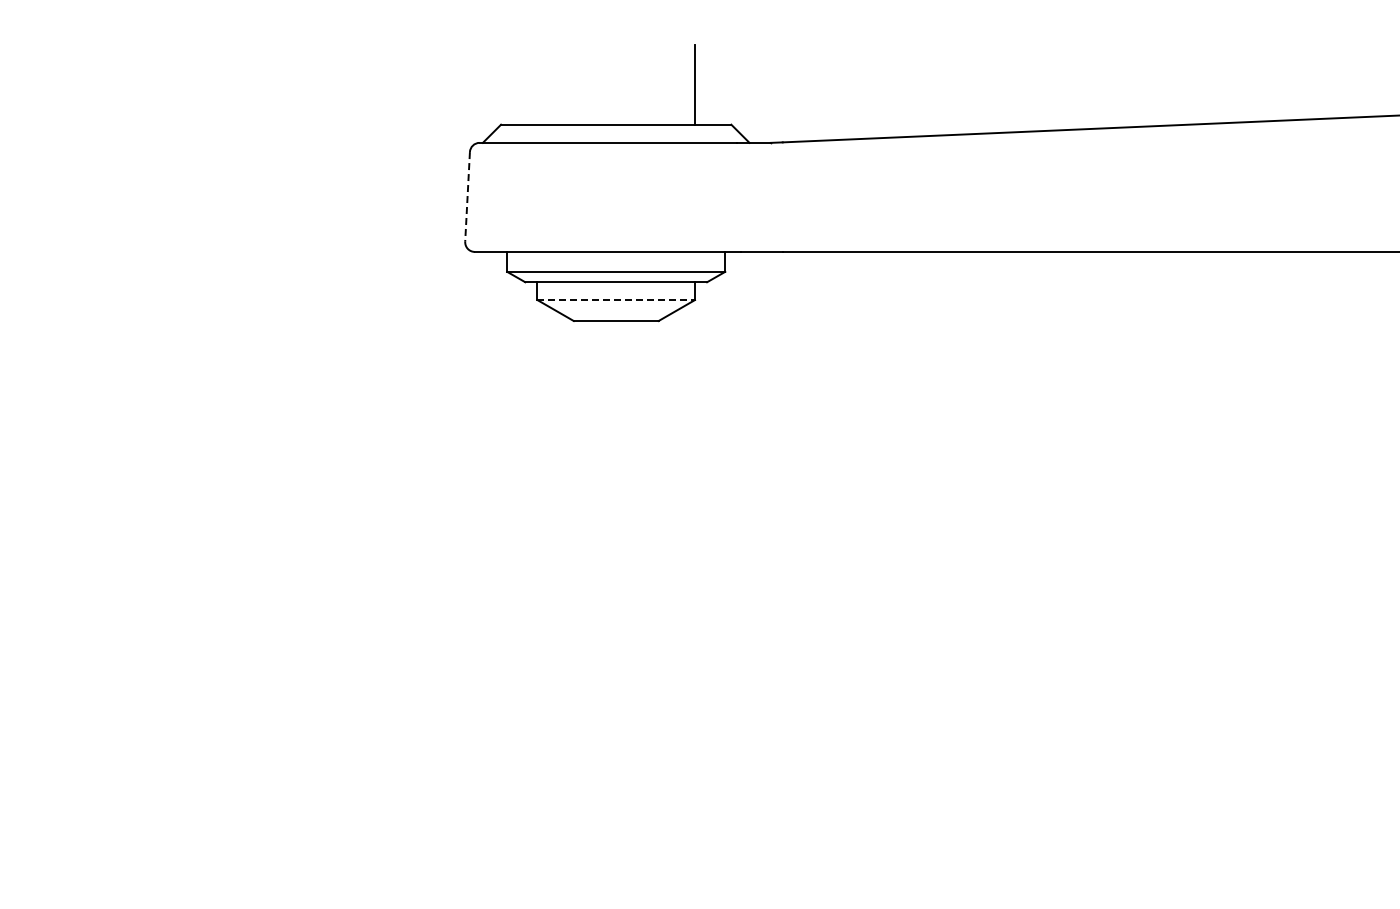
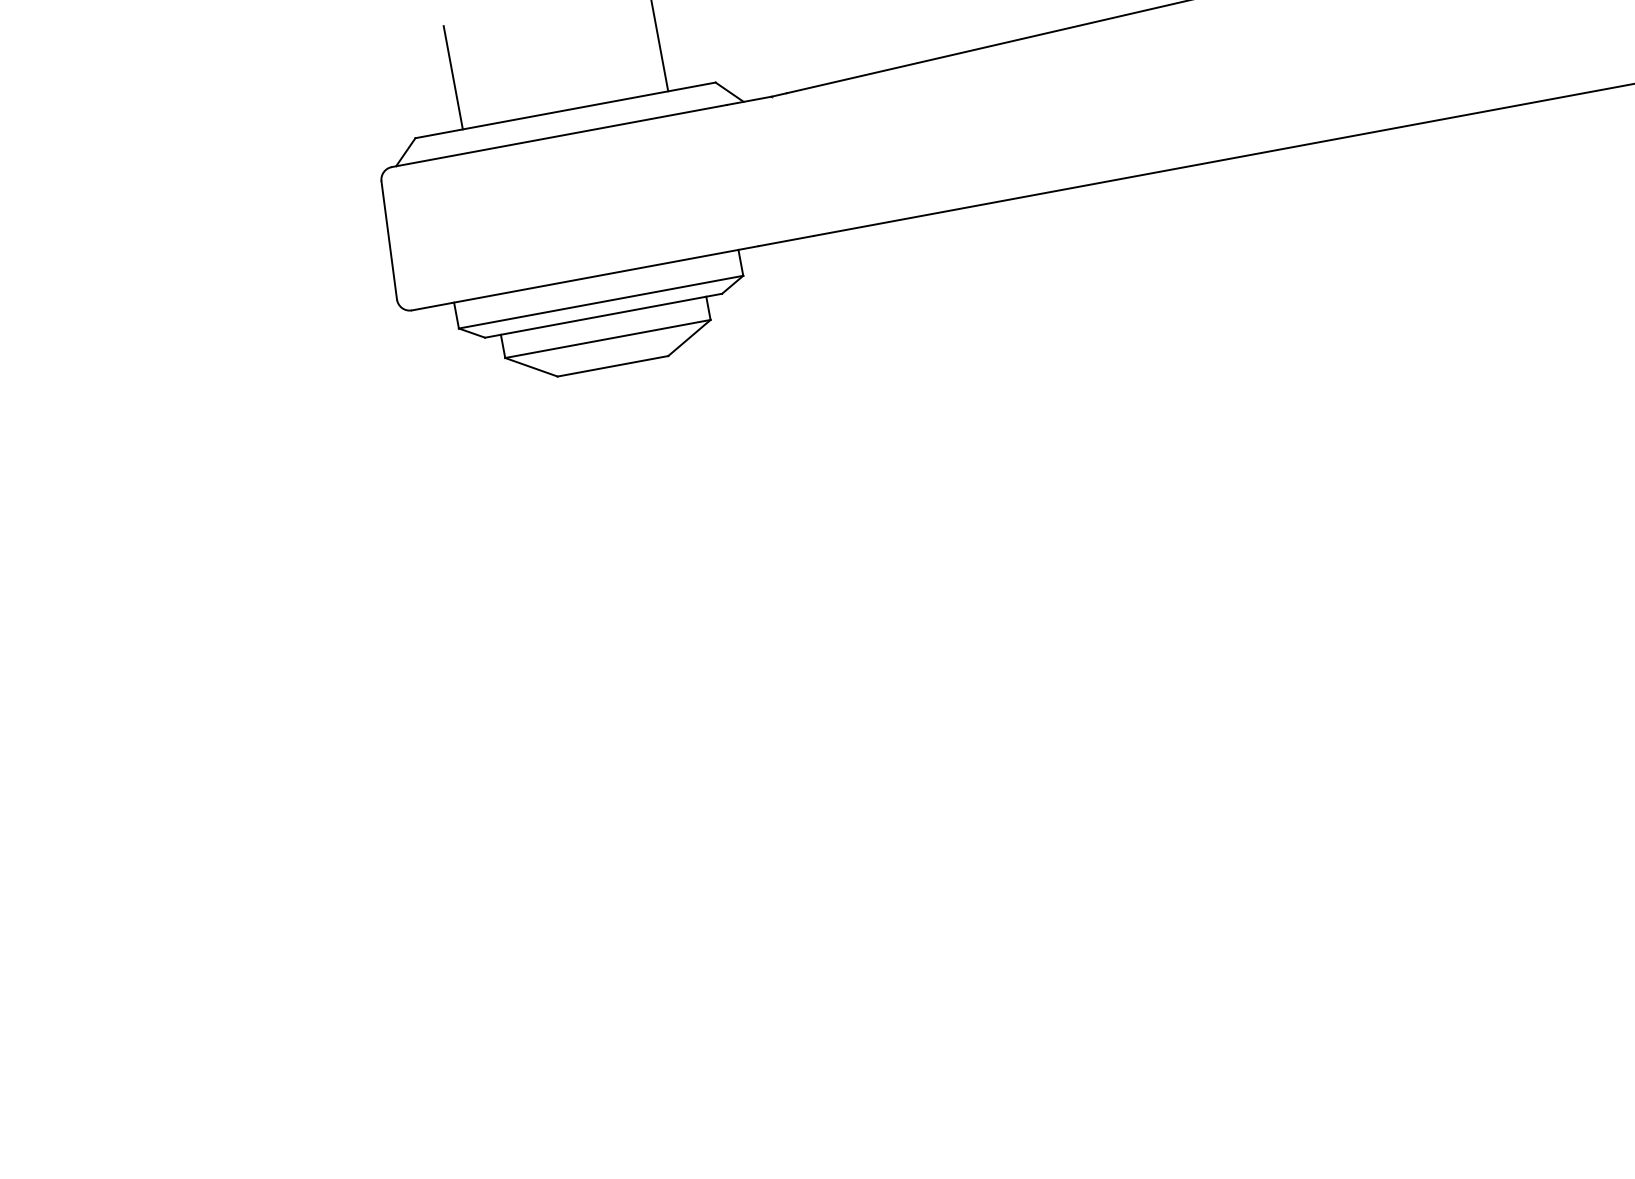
line: (537, 84) -> (453, 76), added
line: (467, 196) -> (389, 239), dashed -> solid
line: (616, 300) -> (608, 339), dashed -> solid

